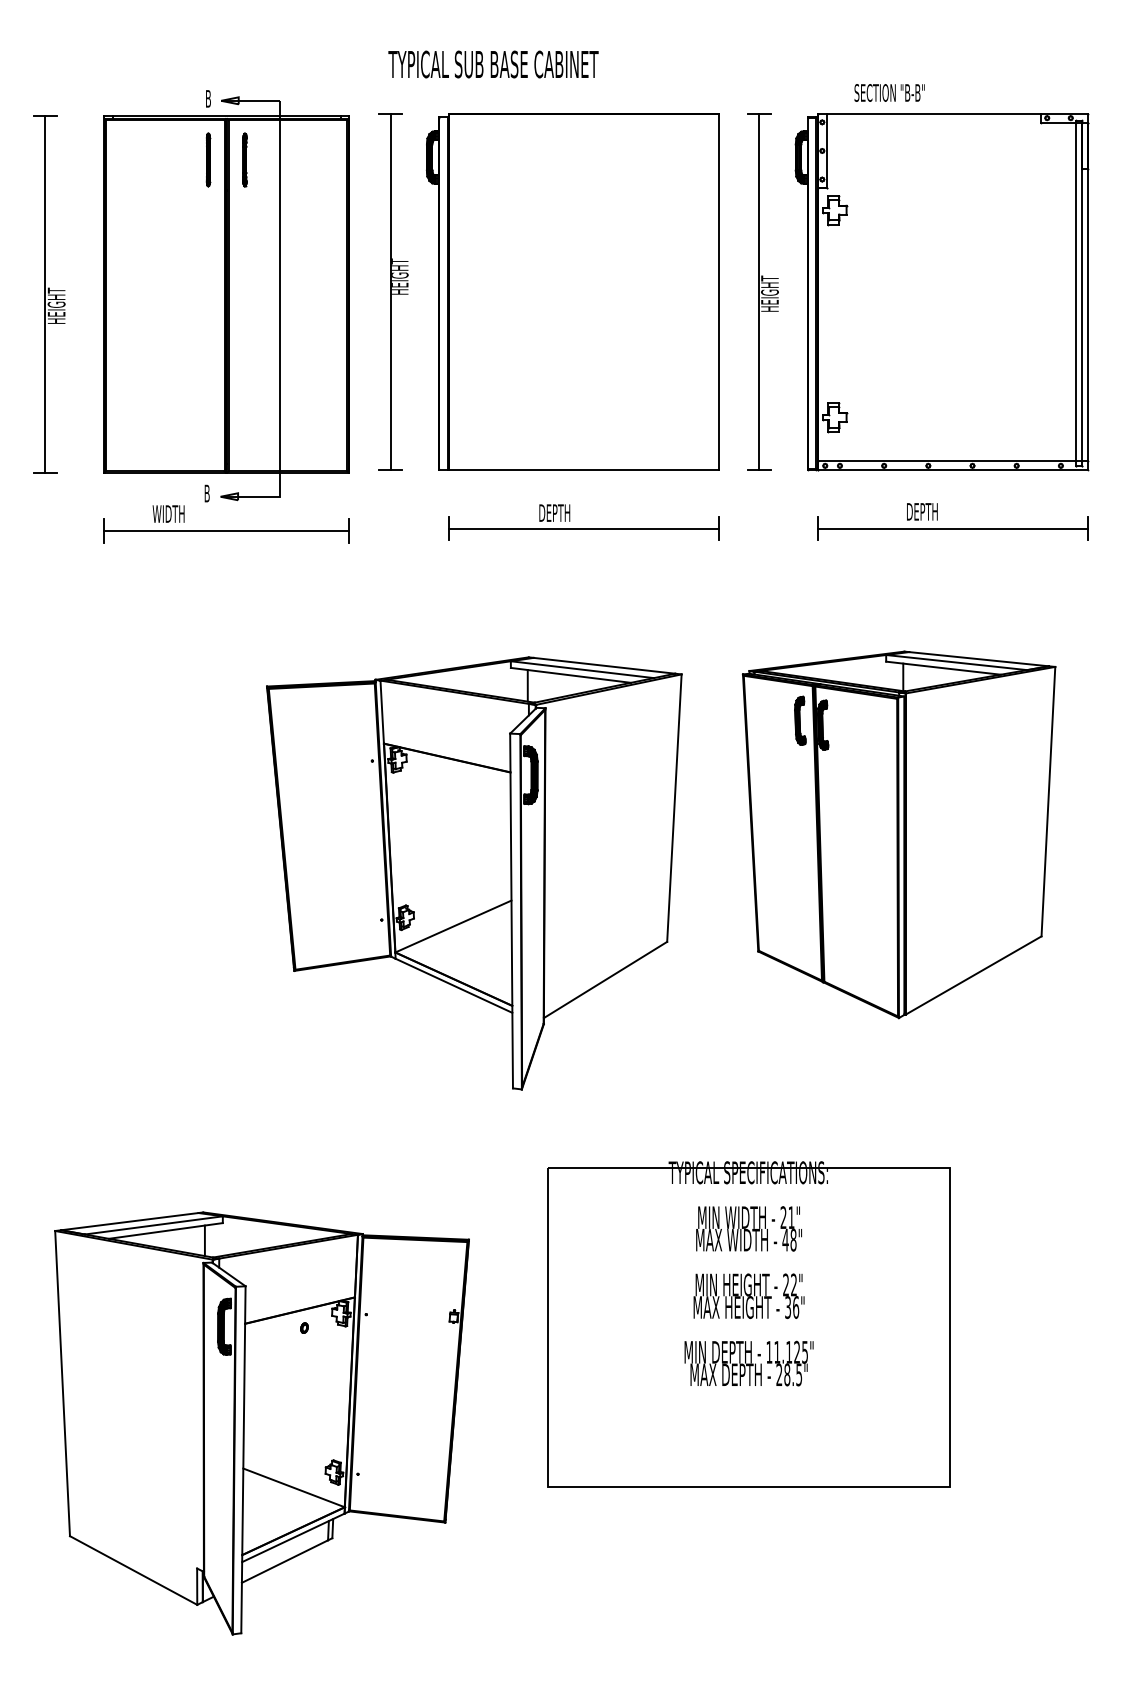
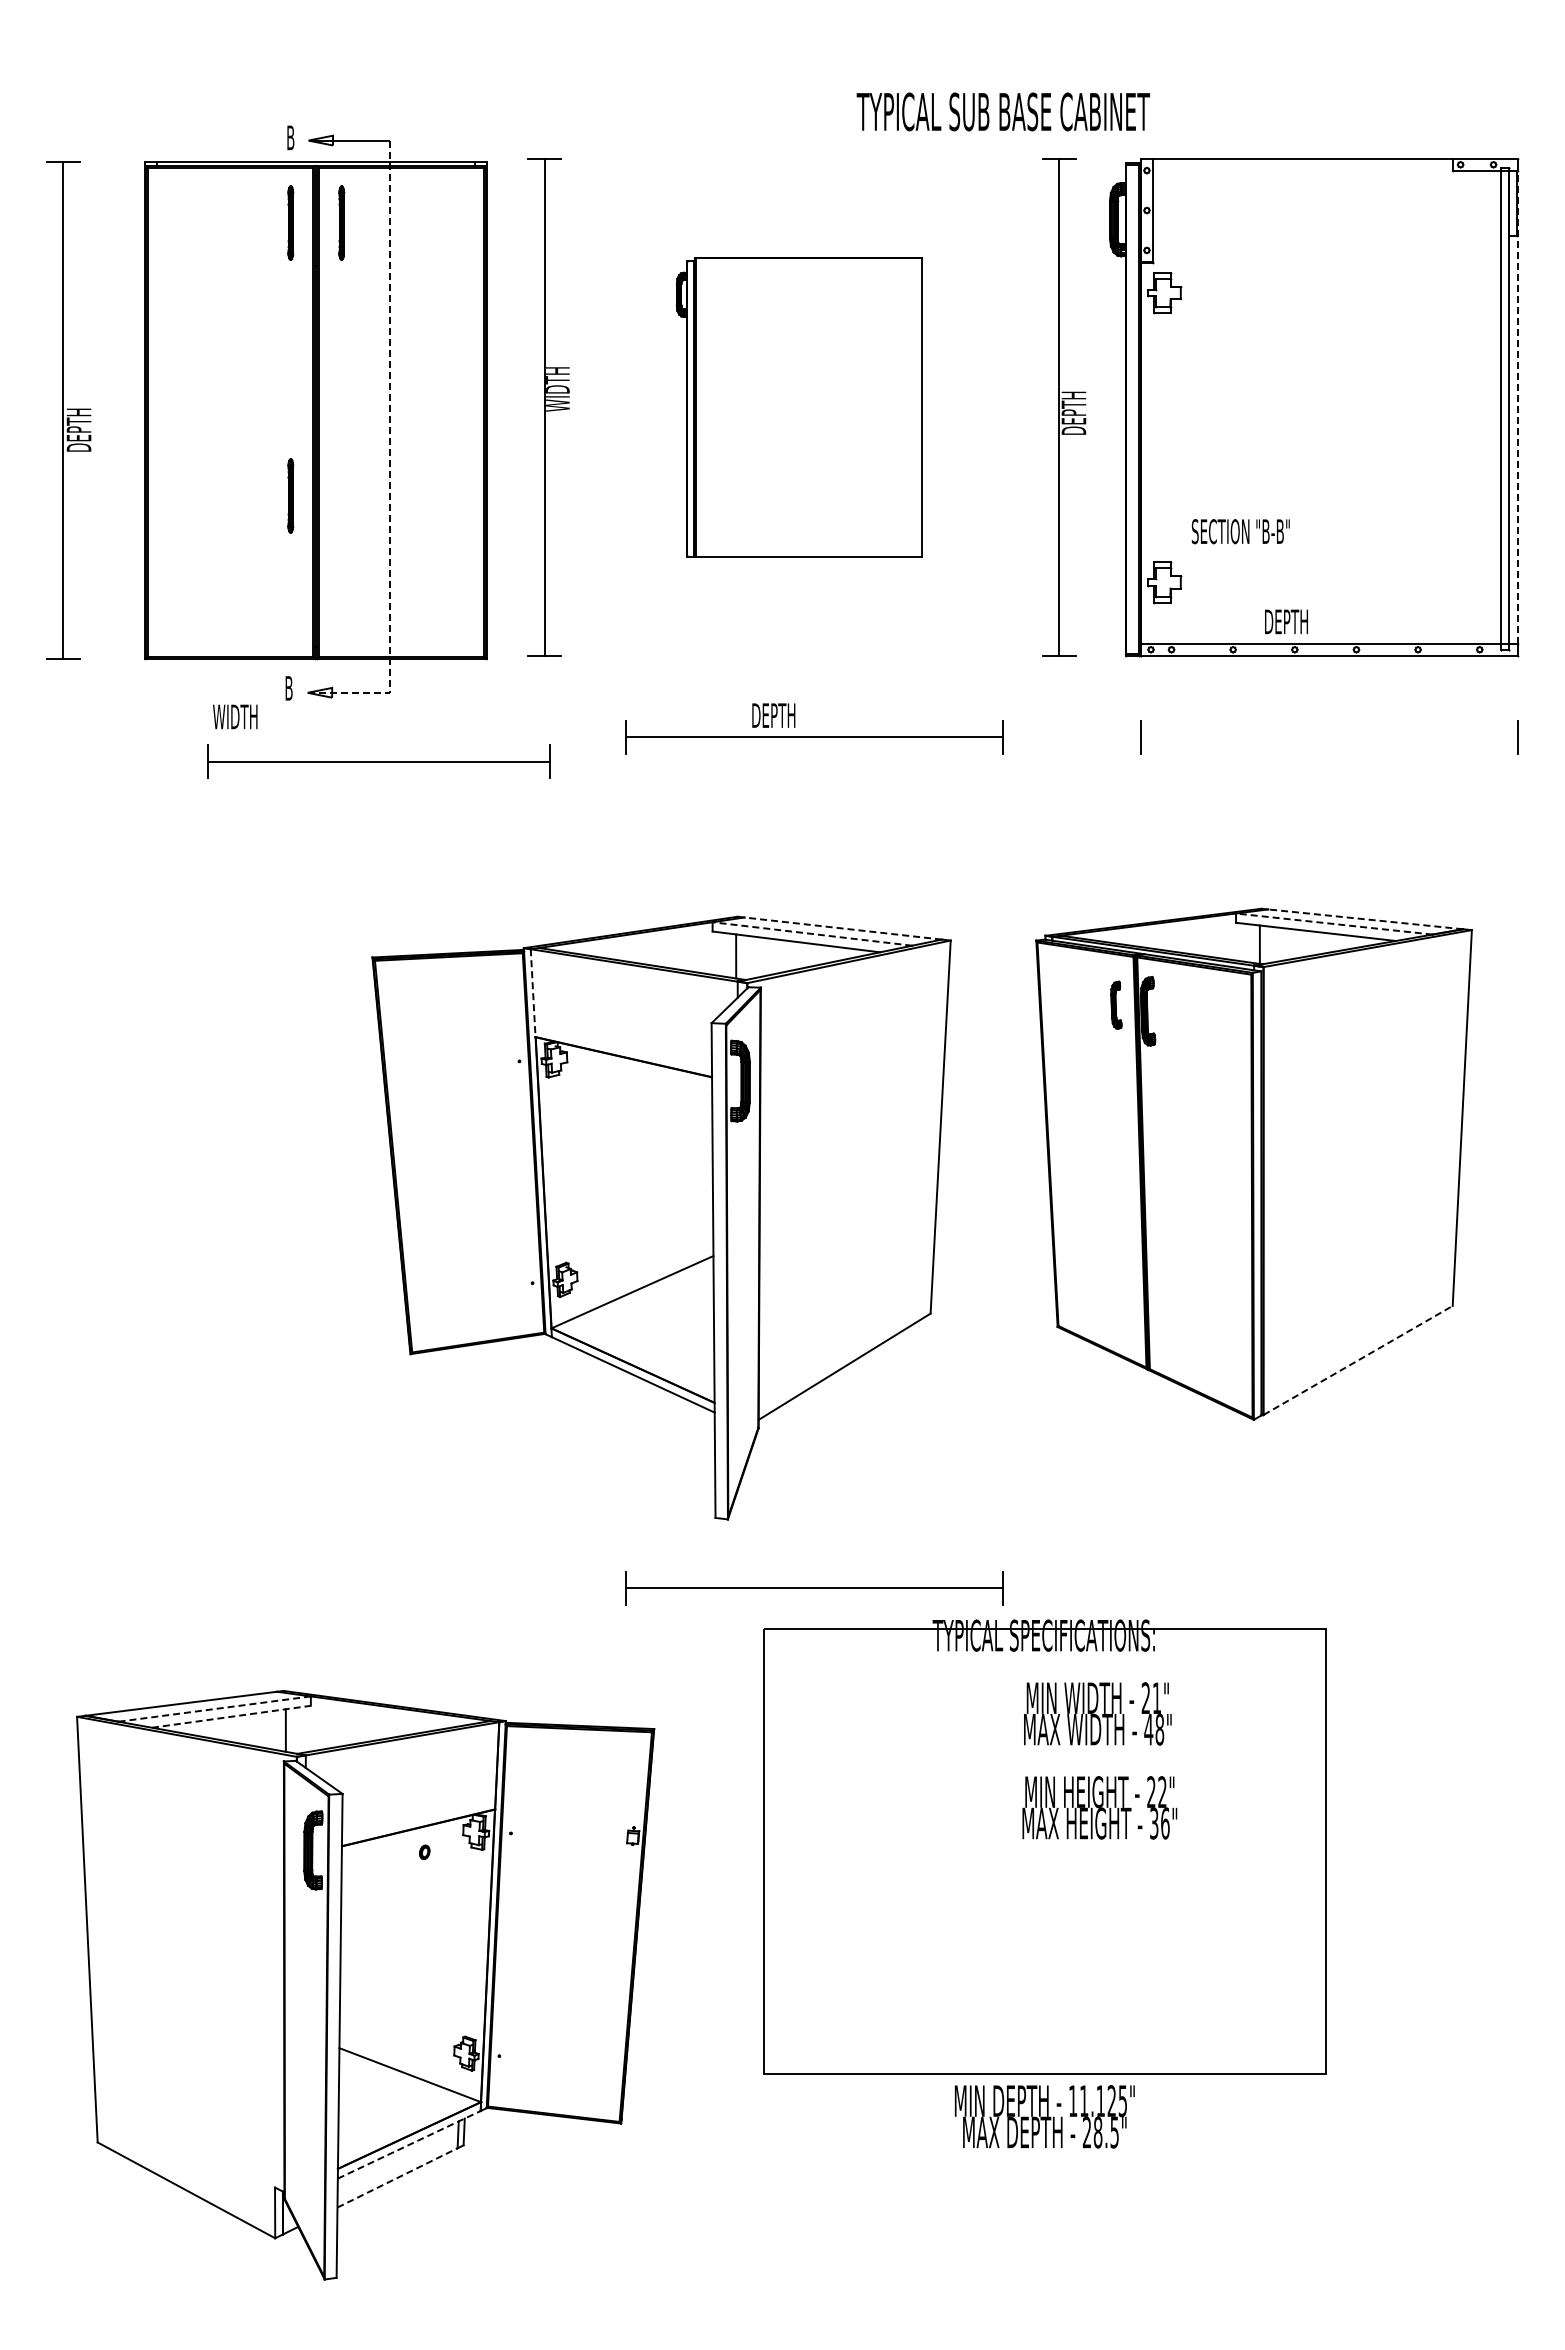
text: (492, 64) -> (1002, 111), moved
text: (889, 92) -> (1240, 531), moved
text: (400, 276) -> (558, 385), HEIGHT -> WIDTH
line: (1087, 291) -> (1517, 406), solid -> dashed
part: (572, 292) -> (798, 407), size x0.6
text: (769, 292) -> (1073, 408), HEIGHT -> DEPTH
text: (56, 305) -> (78, 425), HEIGHT -> DEPTH
line: (279, 329) -> (389, 459), solid -> dashed
part: (208, 355) -> (290, 495), added
text: (922, 511) -> (1286, 621), moved
line: (952, 528) -> (1328, 737), removed
part: (226, 530) -> (378, 761), moved
line: (979, 659) -> (1365, 919), solid -> dashed
line: (956, 662) -> (1334, 924), solid -> dashed
line: (604, 665) -> (842, 928), solid -> dashed
line: (582, 669) -> (812, 933), solid -> dashed
line: (382, 712) -> (533, 993), solid -> dashed
part: (800, 720) -> (1116, 1004), size x0.7
line: (973, 975) -> (1358, 1360), solid -> dashed
part: (583, 1138) -> (814, 1588), added
line: (153, 1225) -> (214, 1709), solid -> dashed
text: (748, 1228) -> (1097, 1713), moved
line: (165, 1230) -> (231, 1716), solid -> dashed
text: (748, 1296) -> (1099, 1807), moved
text: (748, 1363) -> (1044, 2116), moved
line: (293, 1537) -> (409, 2144), solid -> dashed
line: (284, 1561) -> (397, 2177), solid -> dashed

